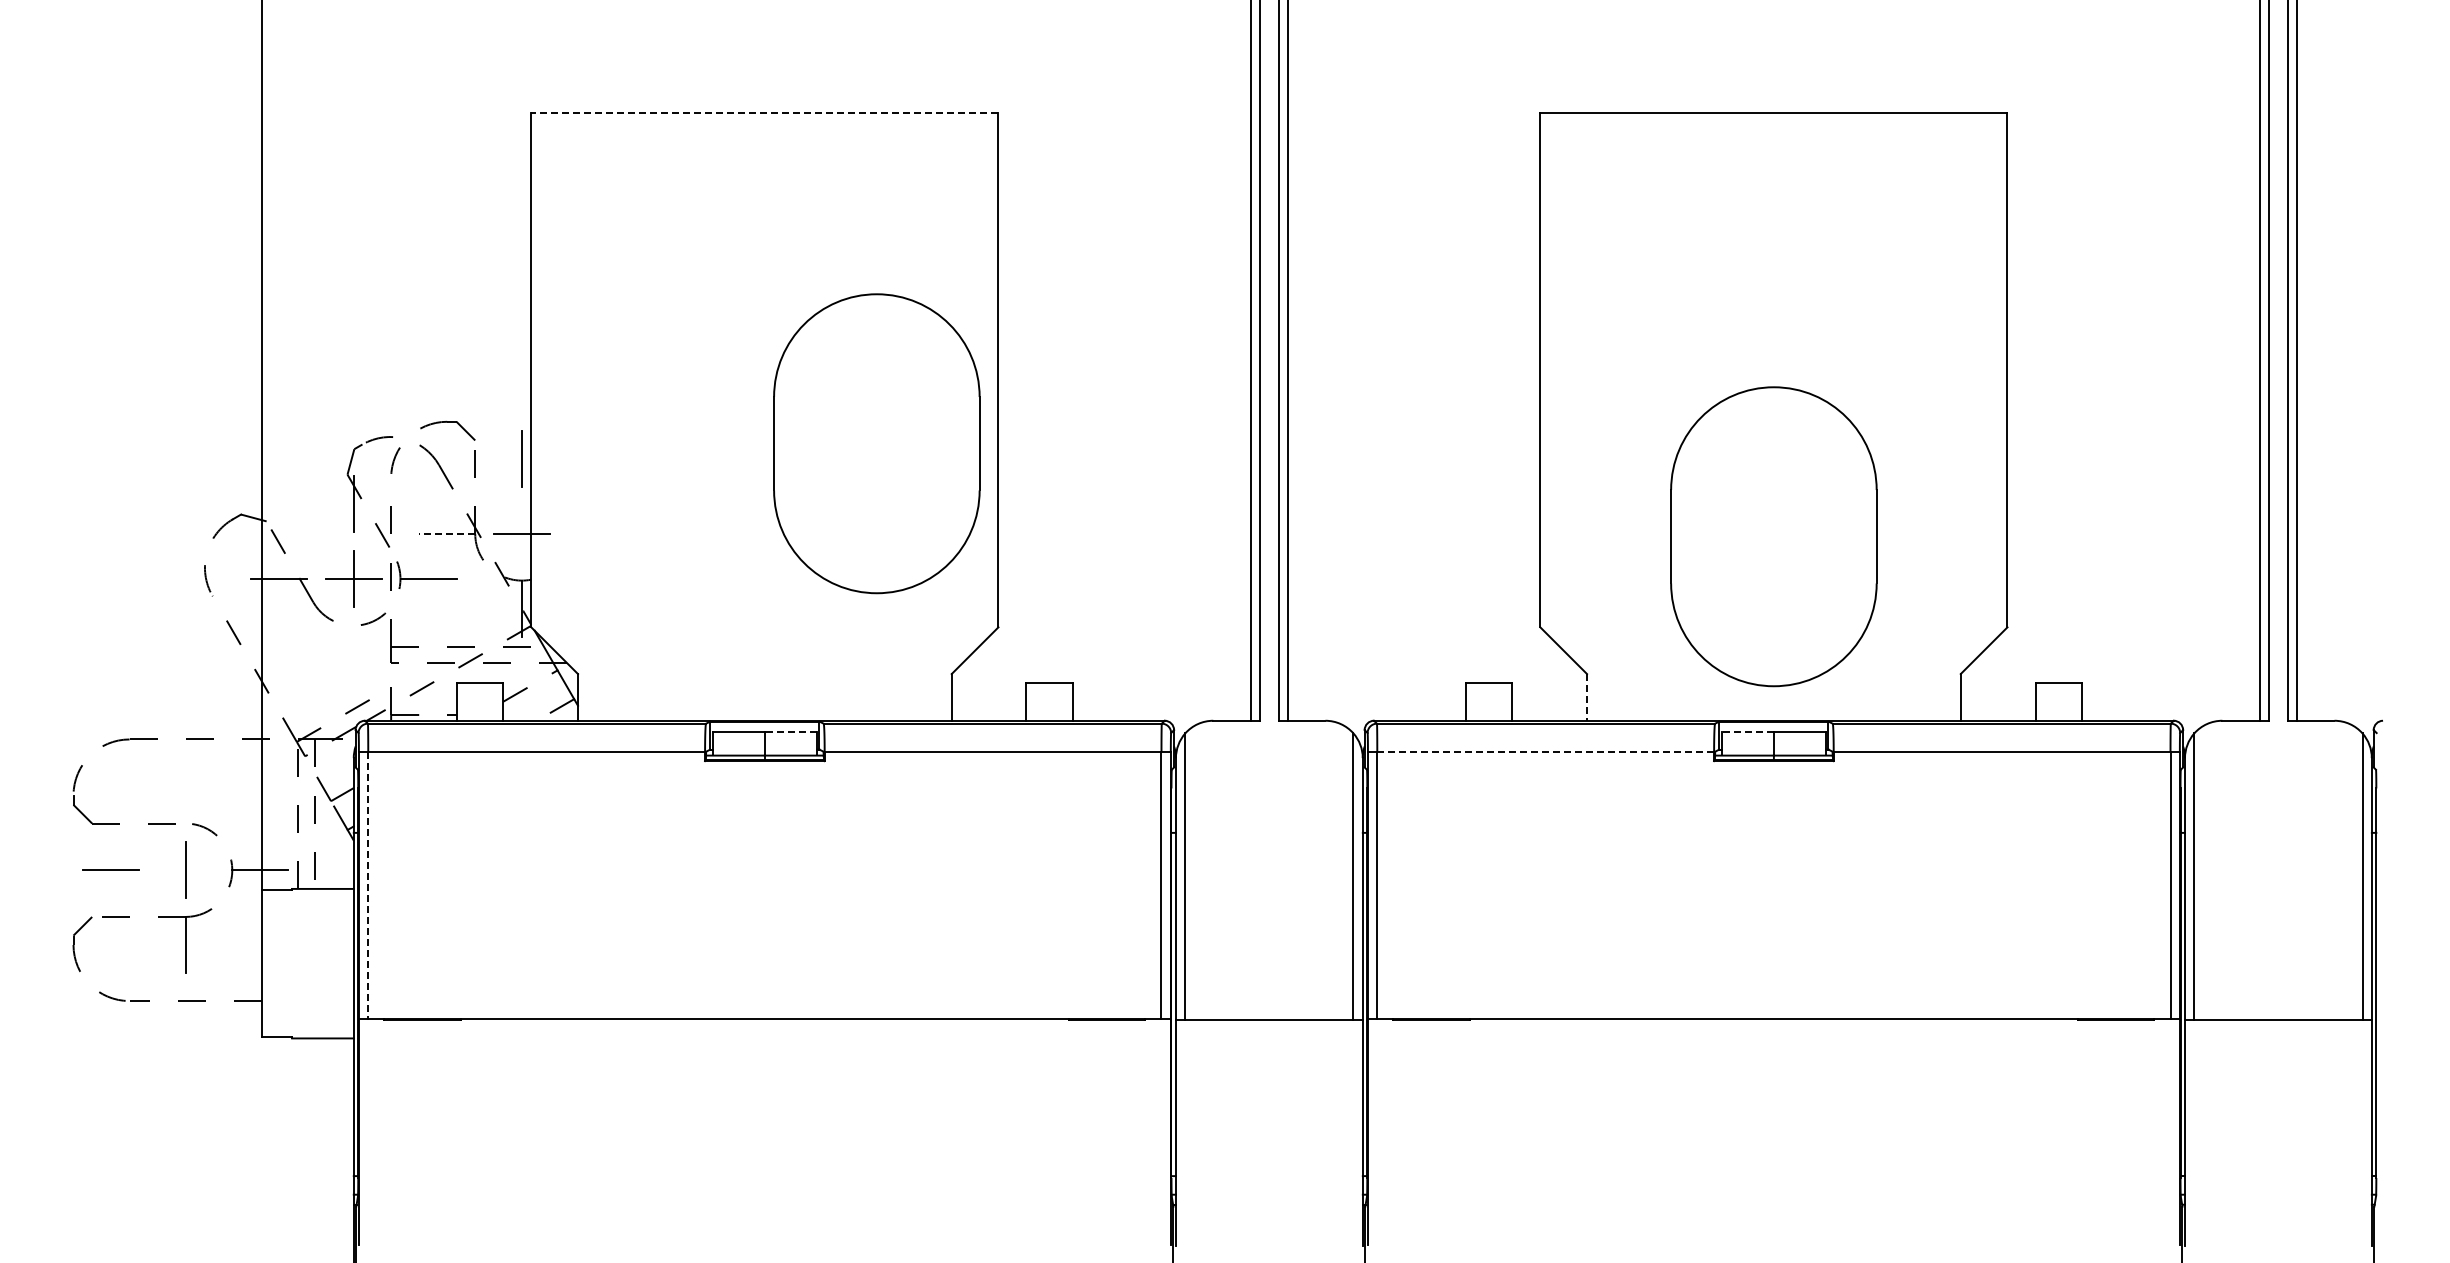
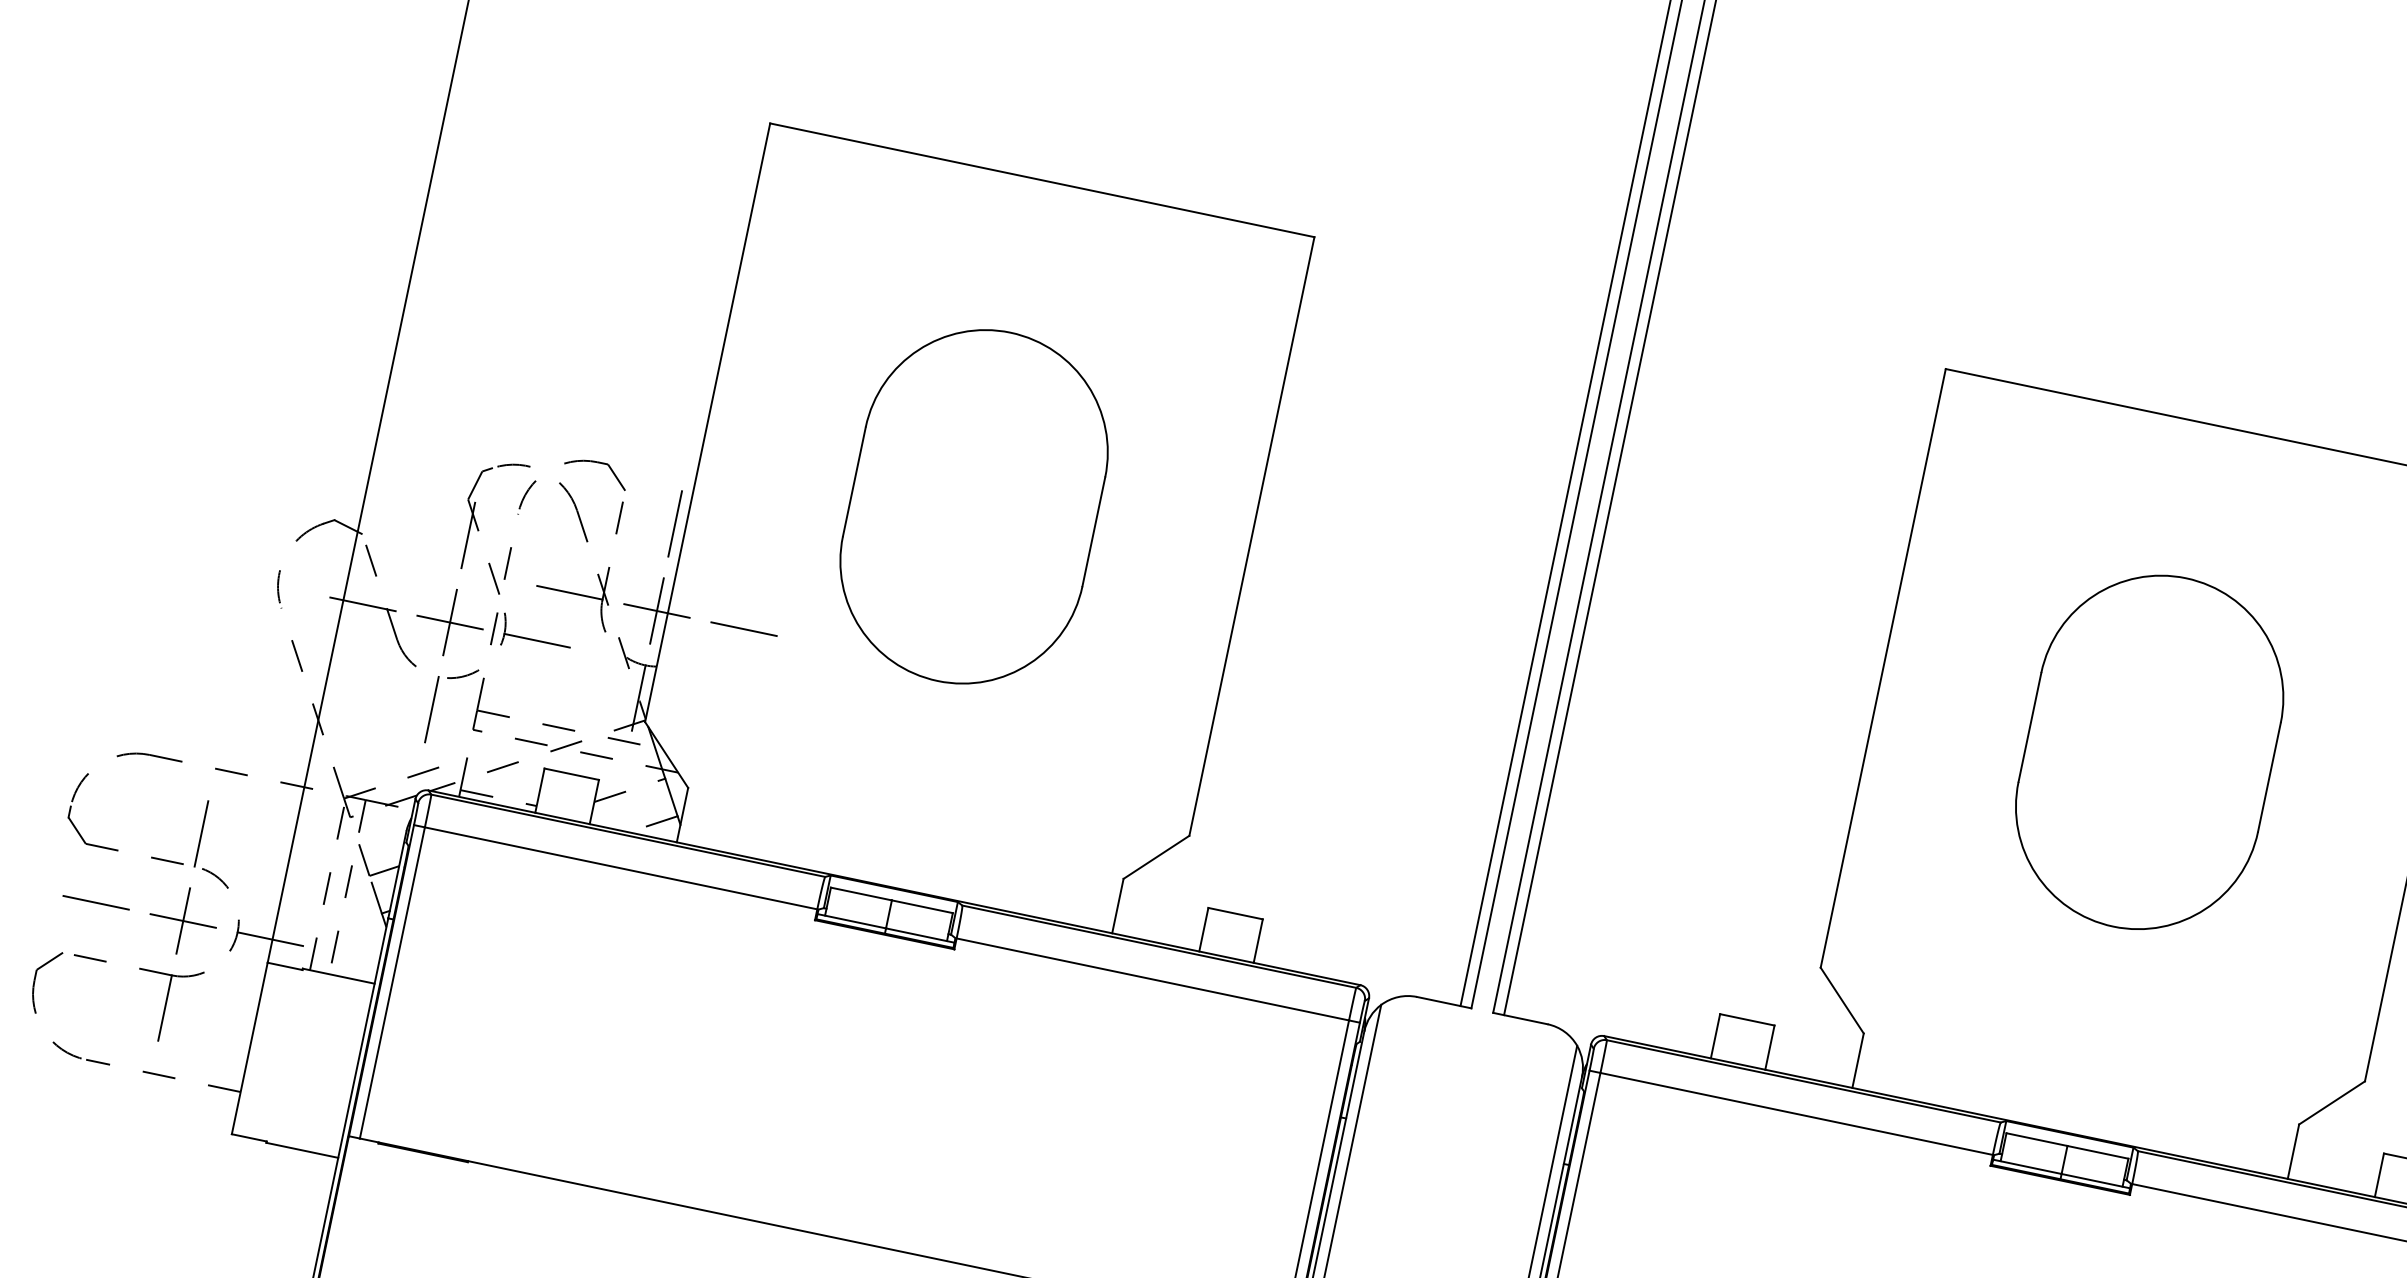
line: (764, 113) -> (1041, 180), dashed -> solid
part: (876, 443) -> (973, 506), moved
line: (446, 533) -> (569, 592), dashed -> solid
line: (521, 533) -> (656, 610), added
line: (596, 533) -> (743, 628), added
part: (1773, 536) -> (2149, 752), moved
line: (353, 653) -> (431, 709), added
line: (1587, 697) -> (1858, 1060), dashed -> solid
line: (790, 731) -> (921, 906), dashed -> solid
line: (1747, 731) -> (2036, 1139), dashed -> solid
line: (1545, 751) -> (1796, 1113), dashed -> solid
line: (185, 795) -> (201, 833), added
line: (185, 870) -> (183, 921), added
line: (368, 885) -> (392, 983), dashed -> solid

